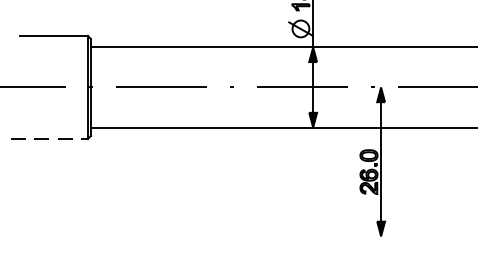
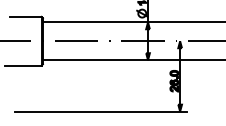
line: (49, 138) -> (23, 65), dashed -> solid
line: (212, 236) -> (100, 111), added

